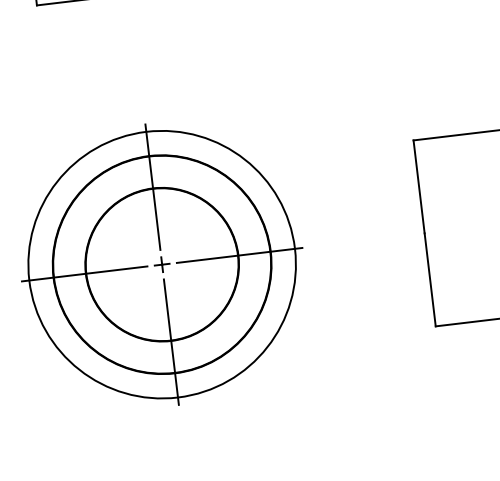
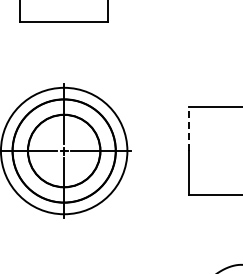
line: (419, 185) -> (189, 128), solid -> dashed

